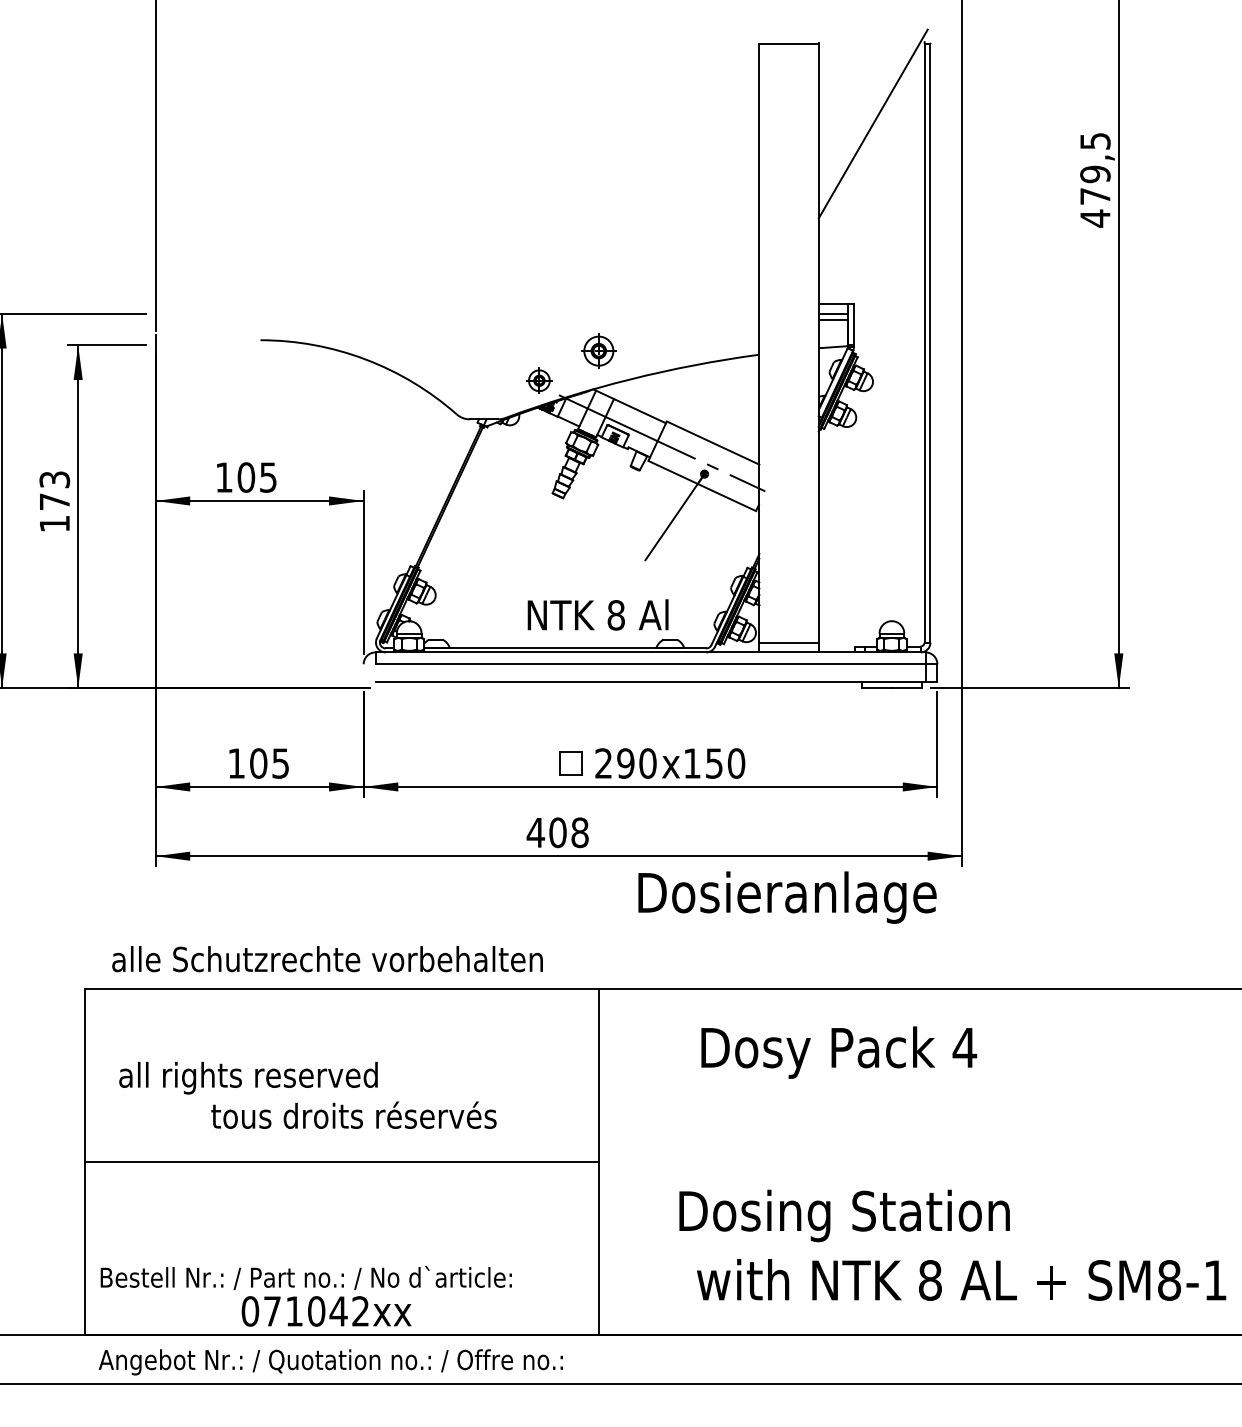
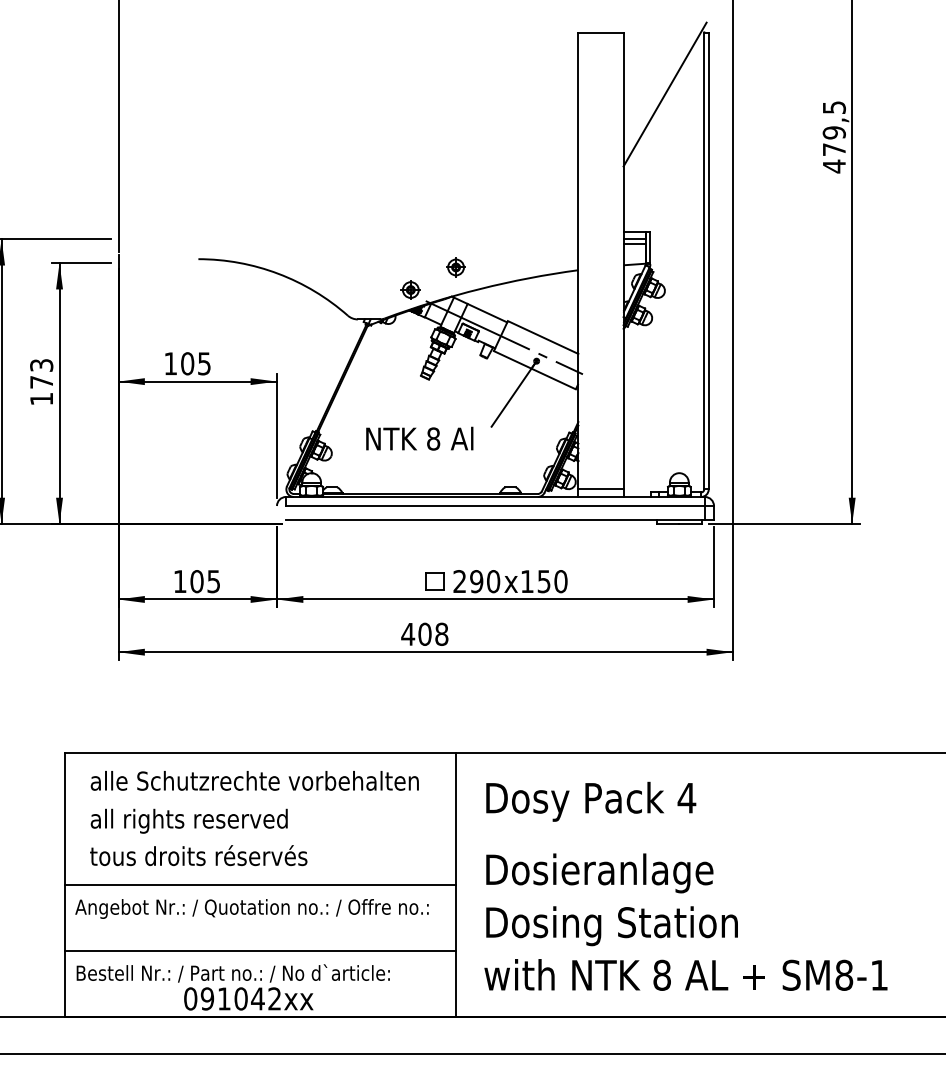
part: (598, 350) -> (455, 267), size x0.71
text: (597, 614) -> (419, 438), moved
text: (787, 897) -> (599, 873), moved
text: (327, 959) -> (254, 781), moved
text: (839, 1052) -> (591, 801), moved
text: (353, 1114) -> (198, 855), moved
text: (844, 1215) -> (612, 925), moved
line: (341, 1248) -> (260, 951), added
text: (961, 1279) -> (685, 974), moved
text: (272, 1311) -> (207, 998), 071042xx -> 091042xx
text: (330, 1362) -> (251, 909), moved

